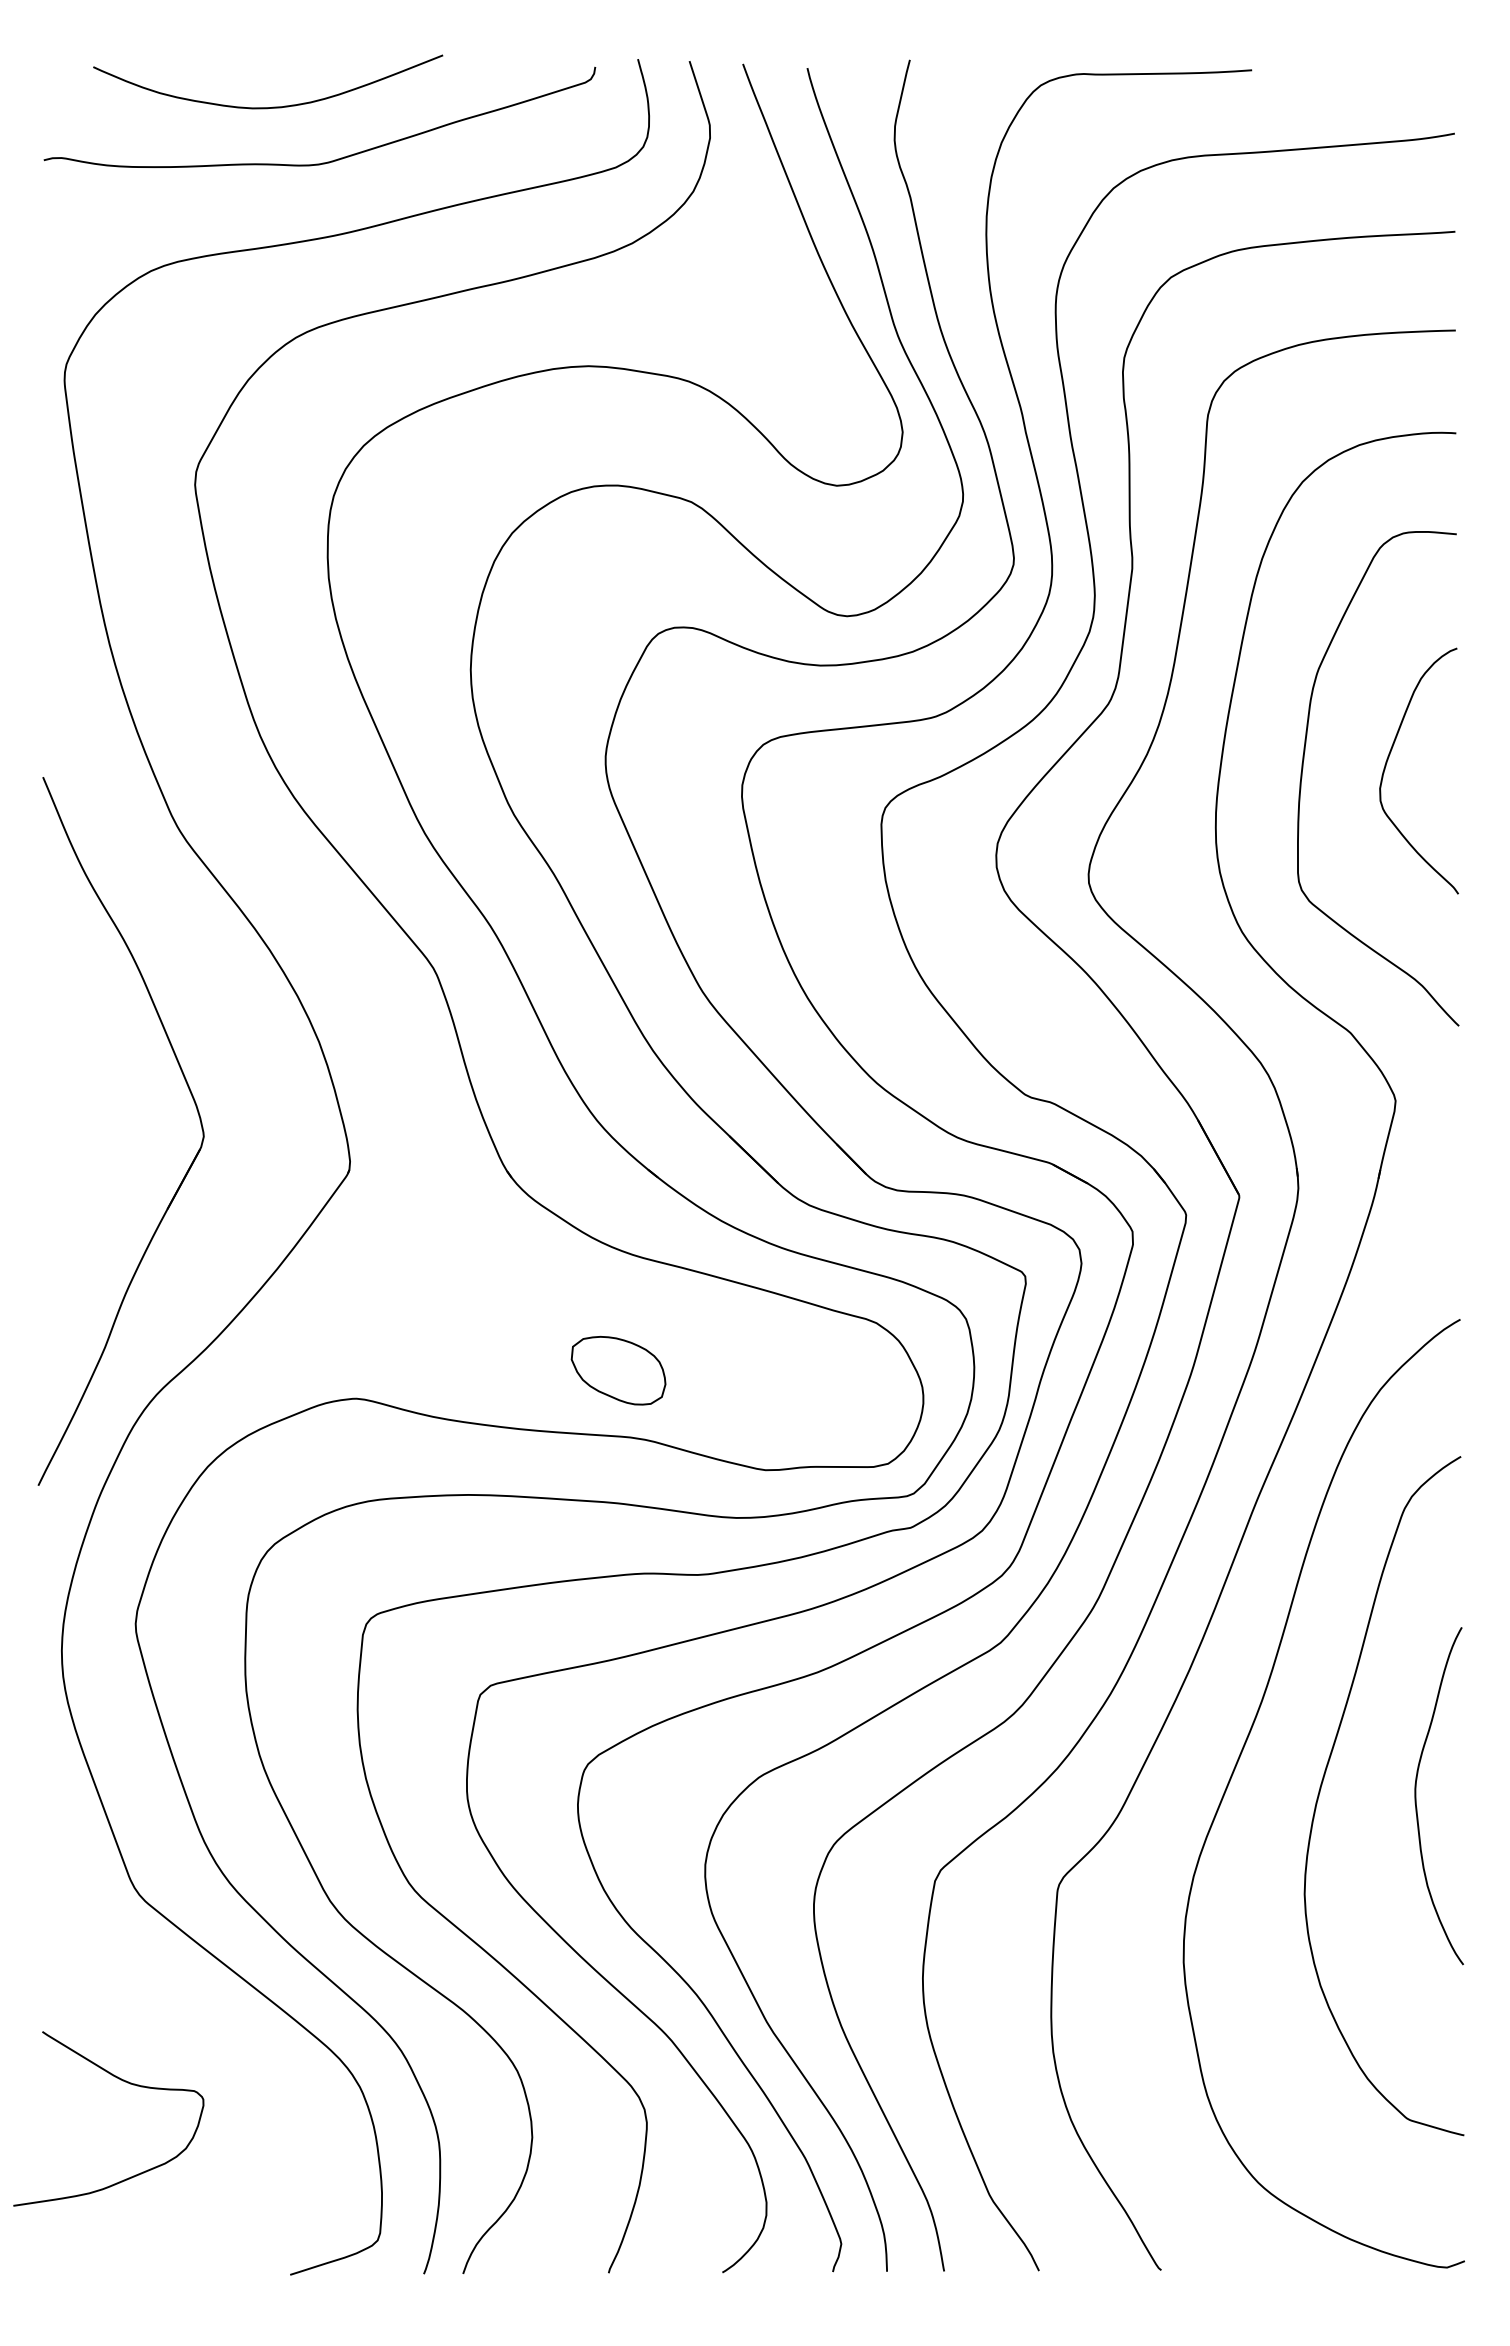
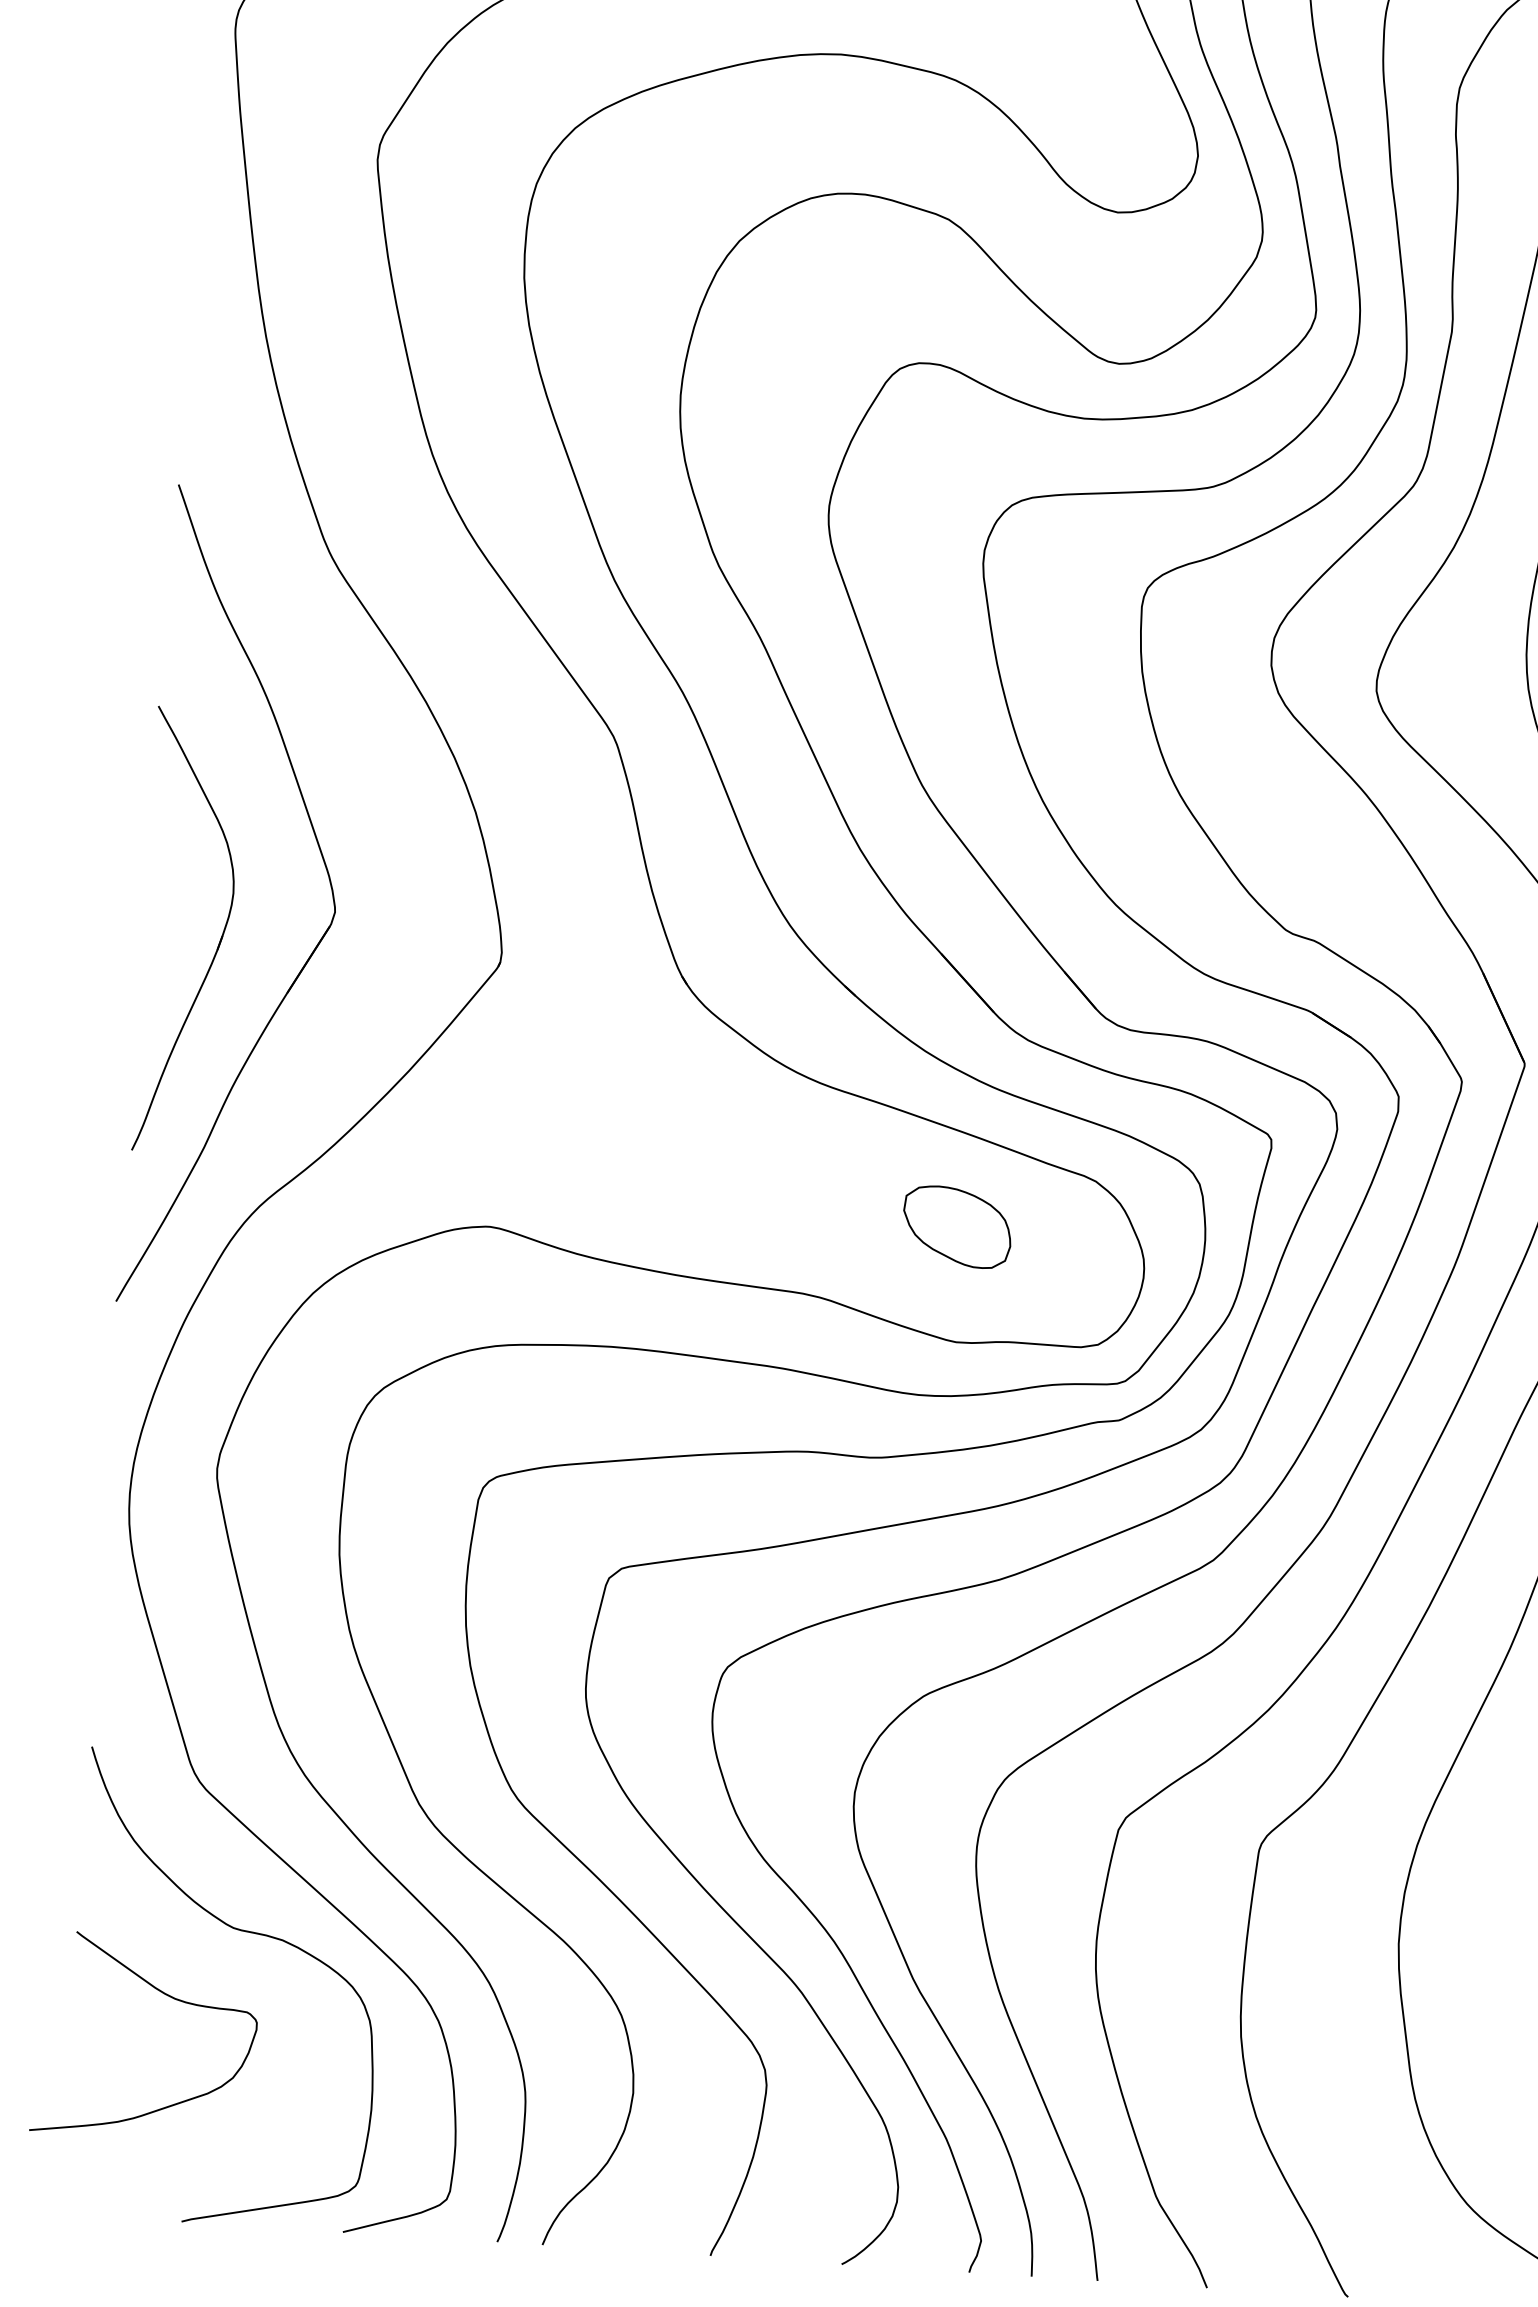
part: (105, 1168) -> (219, 941), added
part: (618, 1370) -> (957, 1226), moved
curve: (182, 2021) -> (239, 1931), added

